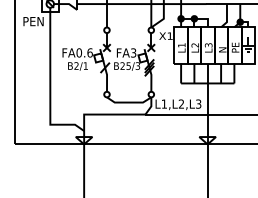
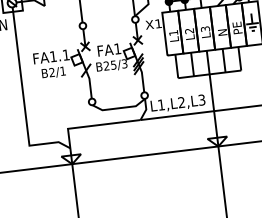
text: (84, 52) -> (59, 55), FA0.6 -> FA1.1
text: (133, 52) -> (117, 48), FA3 -> FA1

